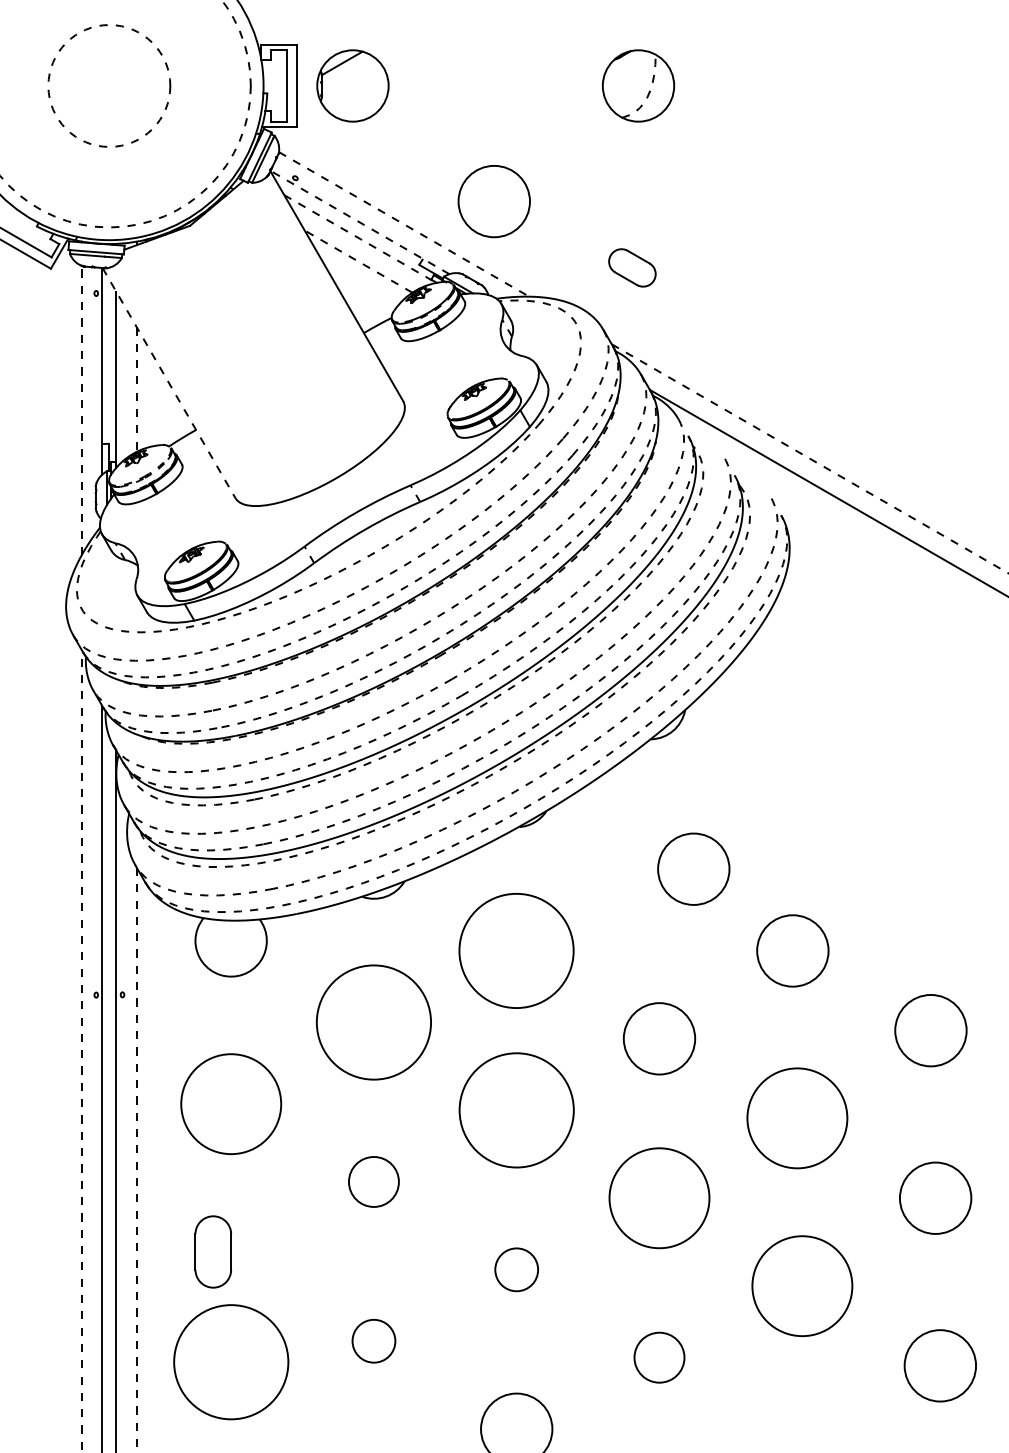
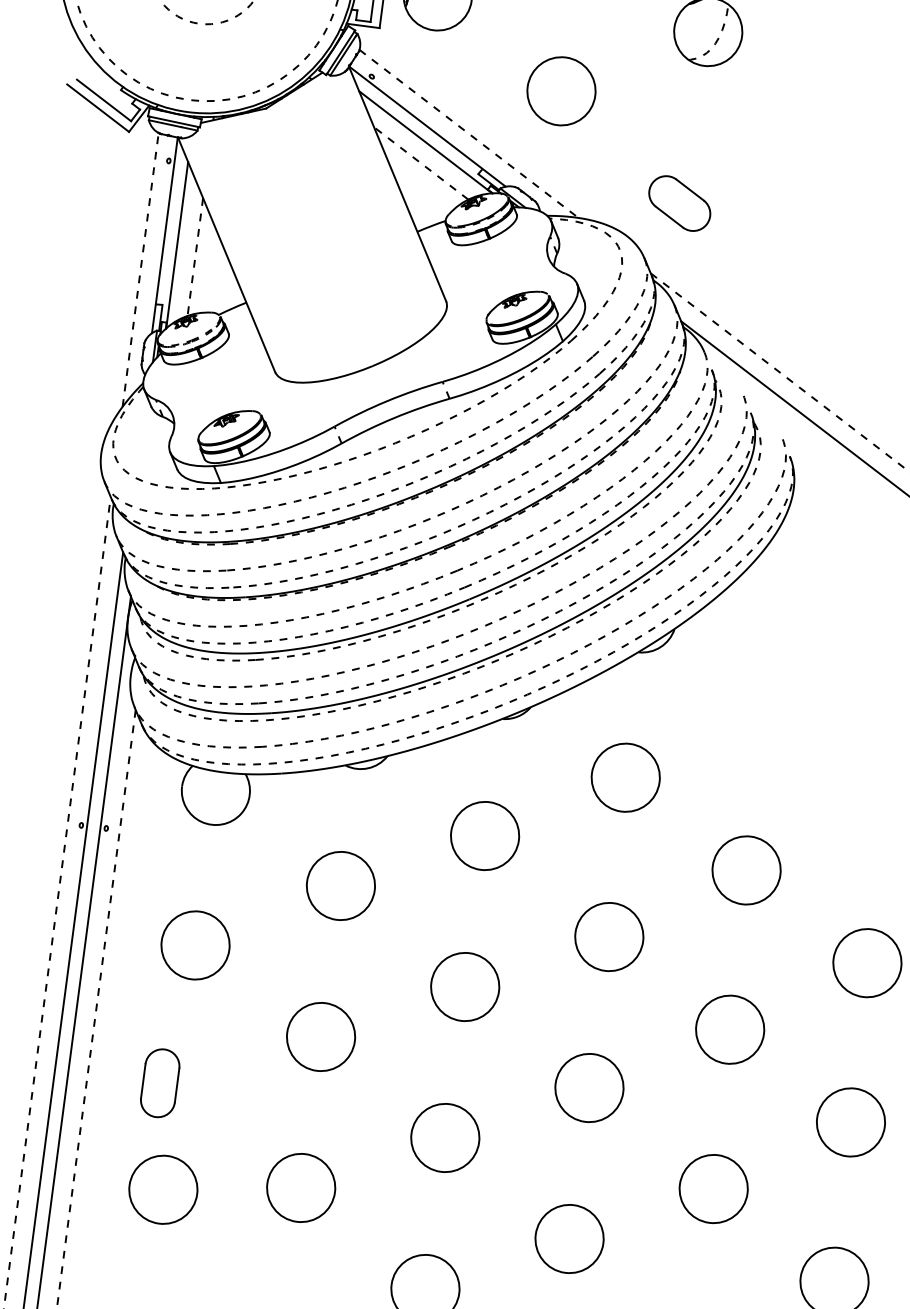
circle: (493, 201) -> (560, 91), moved
line: (359, 222) -> (427, 126), dashed -> solid
line: (360, 239) -> (425, 142), dashed -> solid
part: (632, 267) -> (679, 203), size x1.43
line: (169, 383) -> (227, 255), dashed -> solid
circle: (693, 868) -> (625, 777), moved
circle: (516, 950) -> (484, 835), size x0.62
circle: (373, 1022) -> (340, 885), size x0.62
circle: (230, 1103) -> (195, 944), size x0.71
circle: (516, 1110) -> (464, 987), size x0.62
circle: (797, 1118) -> (730, 1029), size x0.71
circle: (373, 1181) -> (320, 1036), size x1.43
circle: (659, 1197) -> (589, 1087), size x0.71
circle: (516, 1269) -> (445, 1137), size x1.67
circle: (801, 1285) -> (713, 1188), size x0.71
circle: (373, 1340) -> (300, 1187), size x1.67
circle: (659, 1357) -> (569, 1238), size x1.43
circle: (230, 1361) -> (162, 1189), size x0.62

